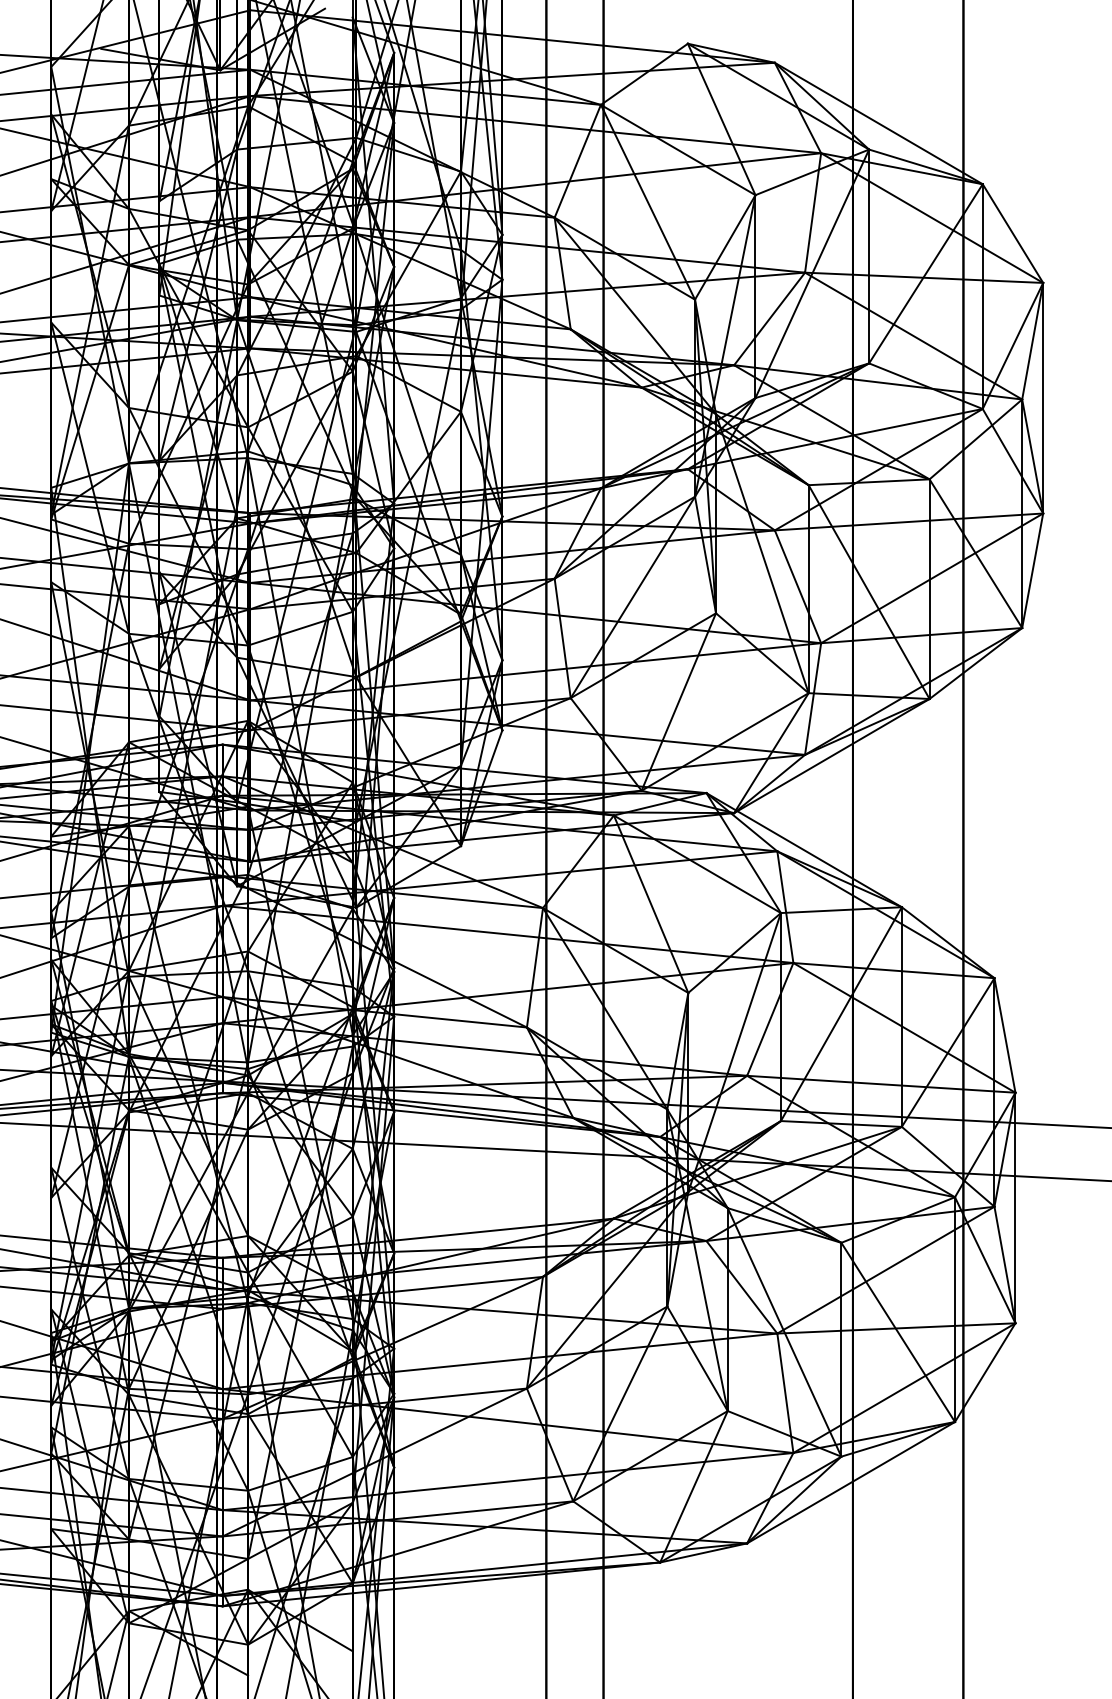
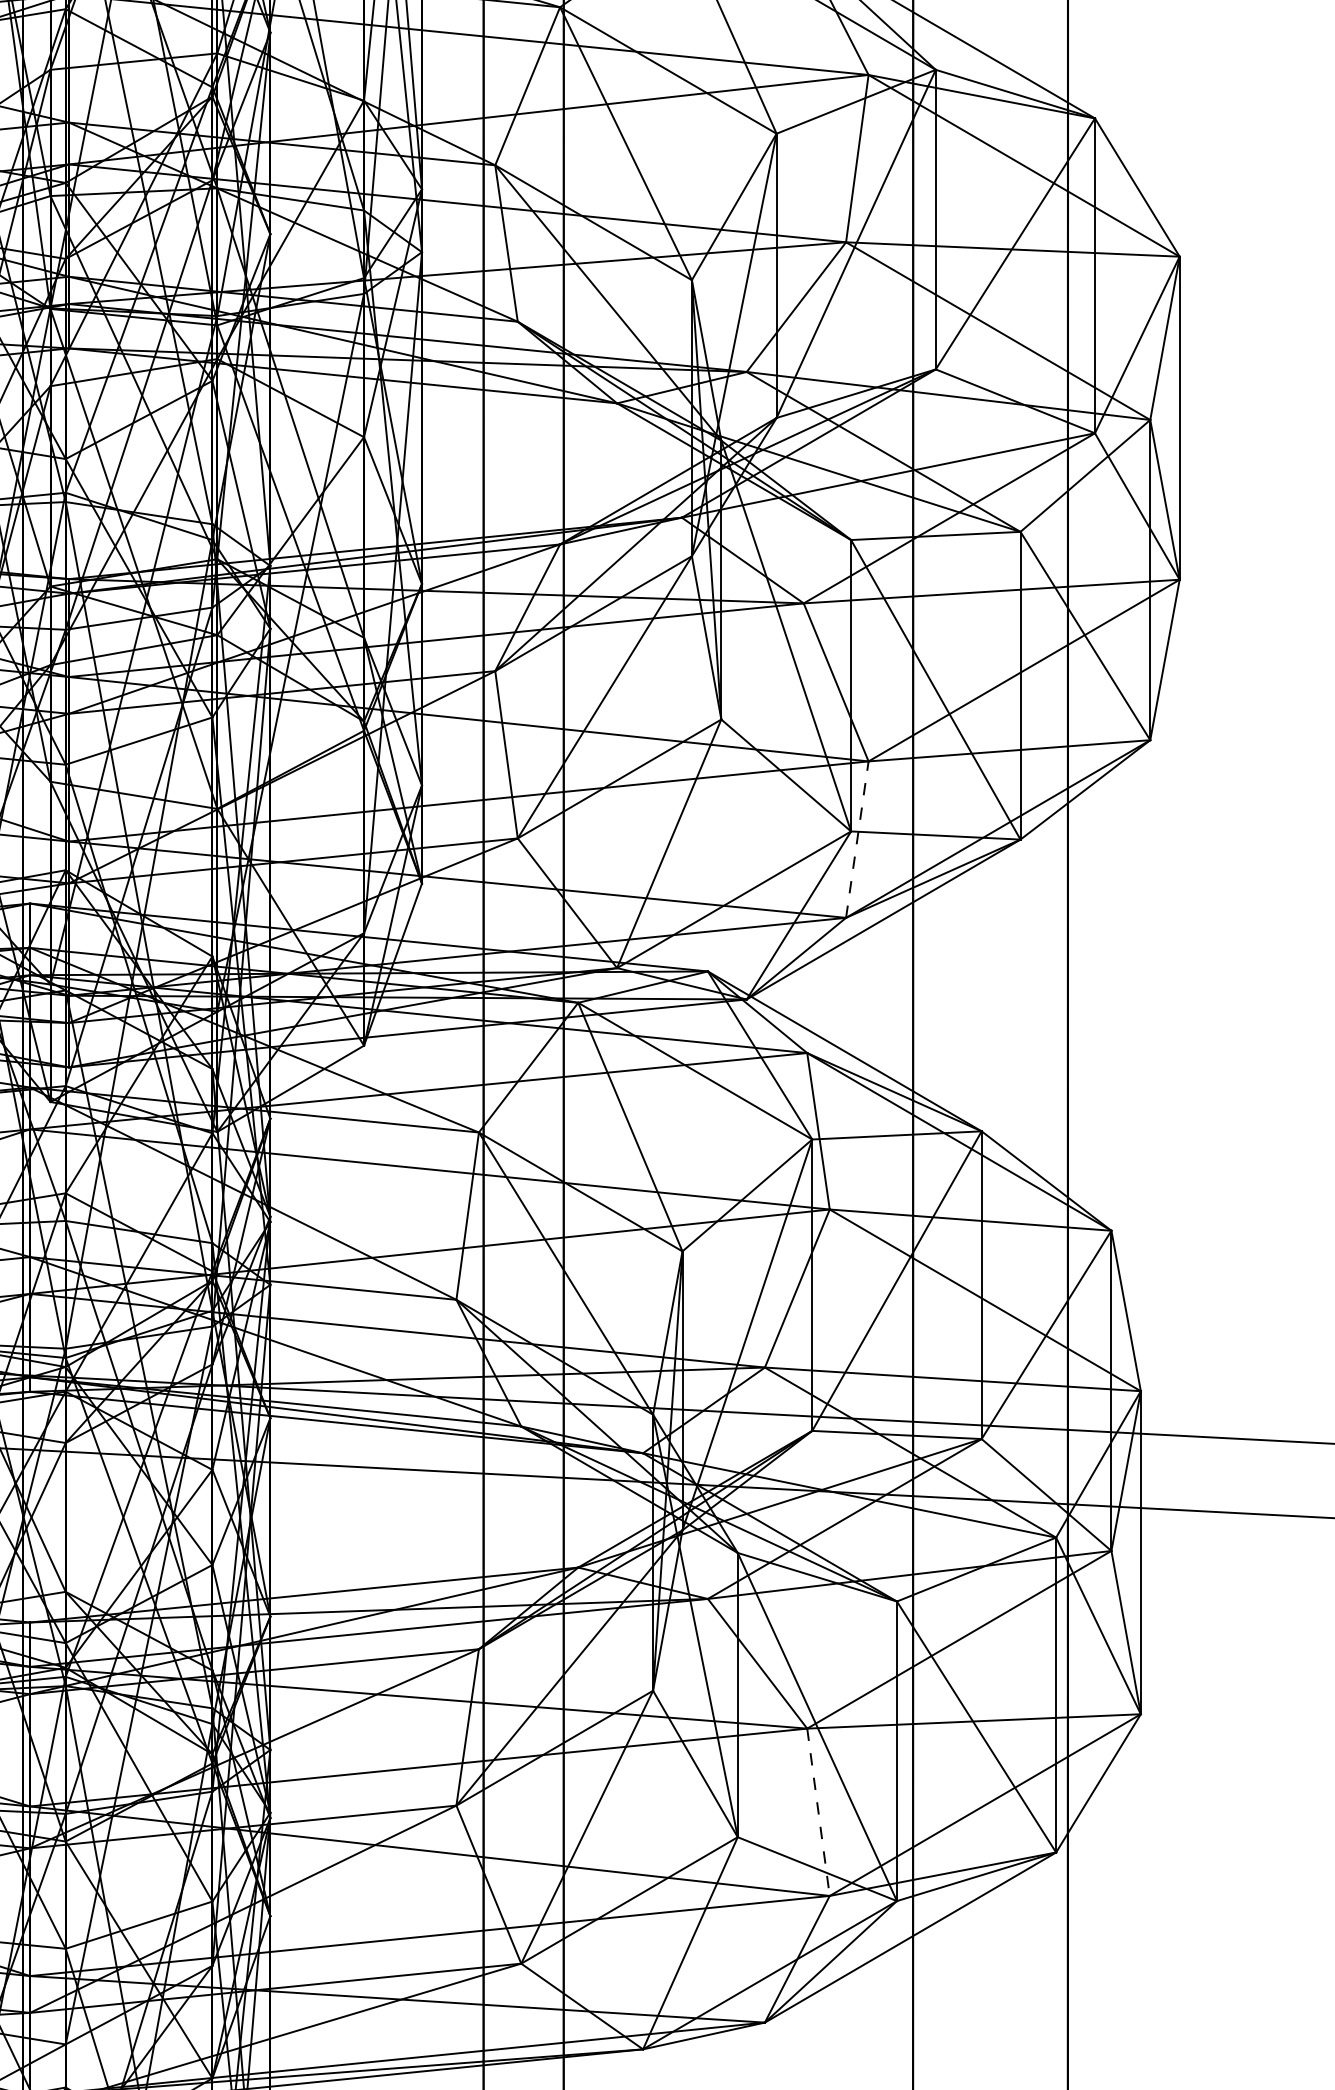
line: (813, 698) -> (857, 838), solid -> dashed
line: (785, 1393) -> (818, 1812), solid -> dashed

